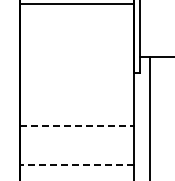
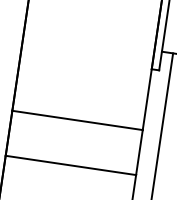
line: (77, 125) -> (78, 119), dashed -> solid
line: (77, 165) -> (71, 165), dashed -> solid

